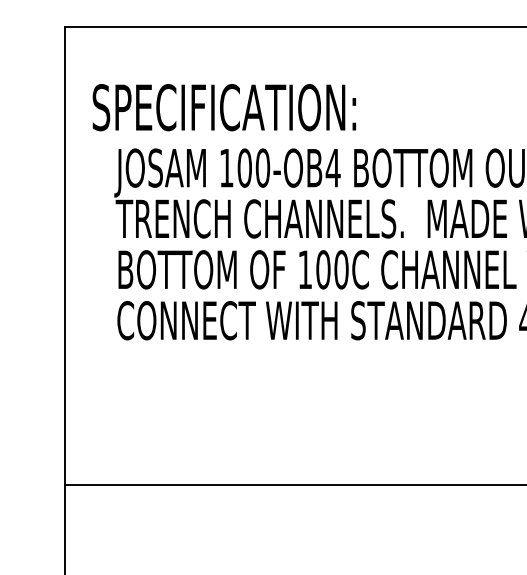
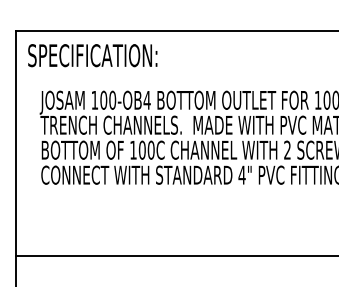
text: (223, 107) -> (92, 55), moved

